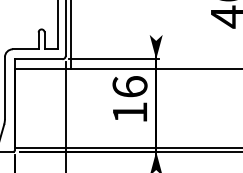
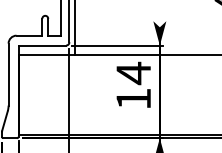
text: (129, 86) -> (133, 72), 16 -> 14

